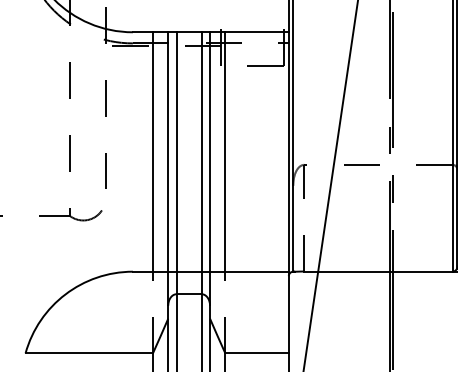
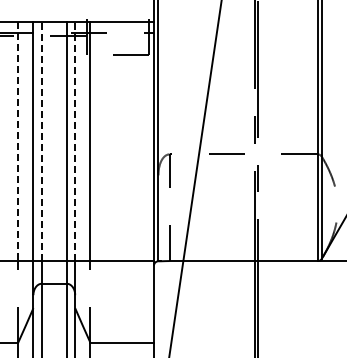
line: (152, 151) -> (17, 141), solid -> dashed
line: (176, 151) -> (41, 141), solid -> dashed
line: (210, 151) -> (75, 141), solid -> dashed

